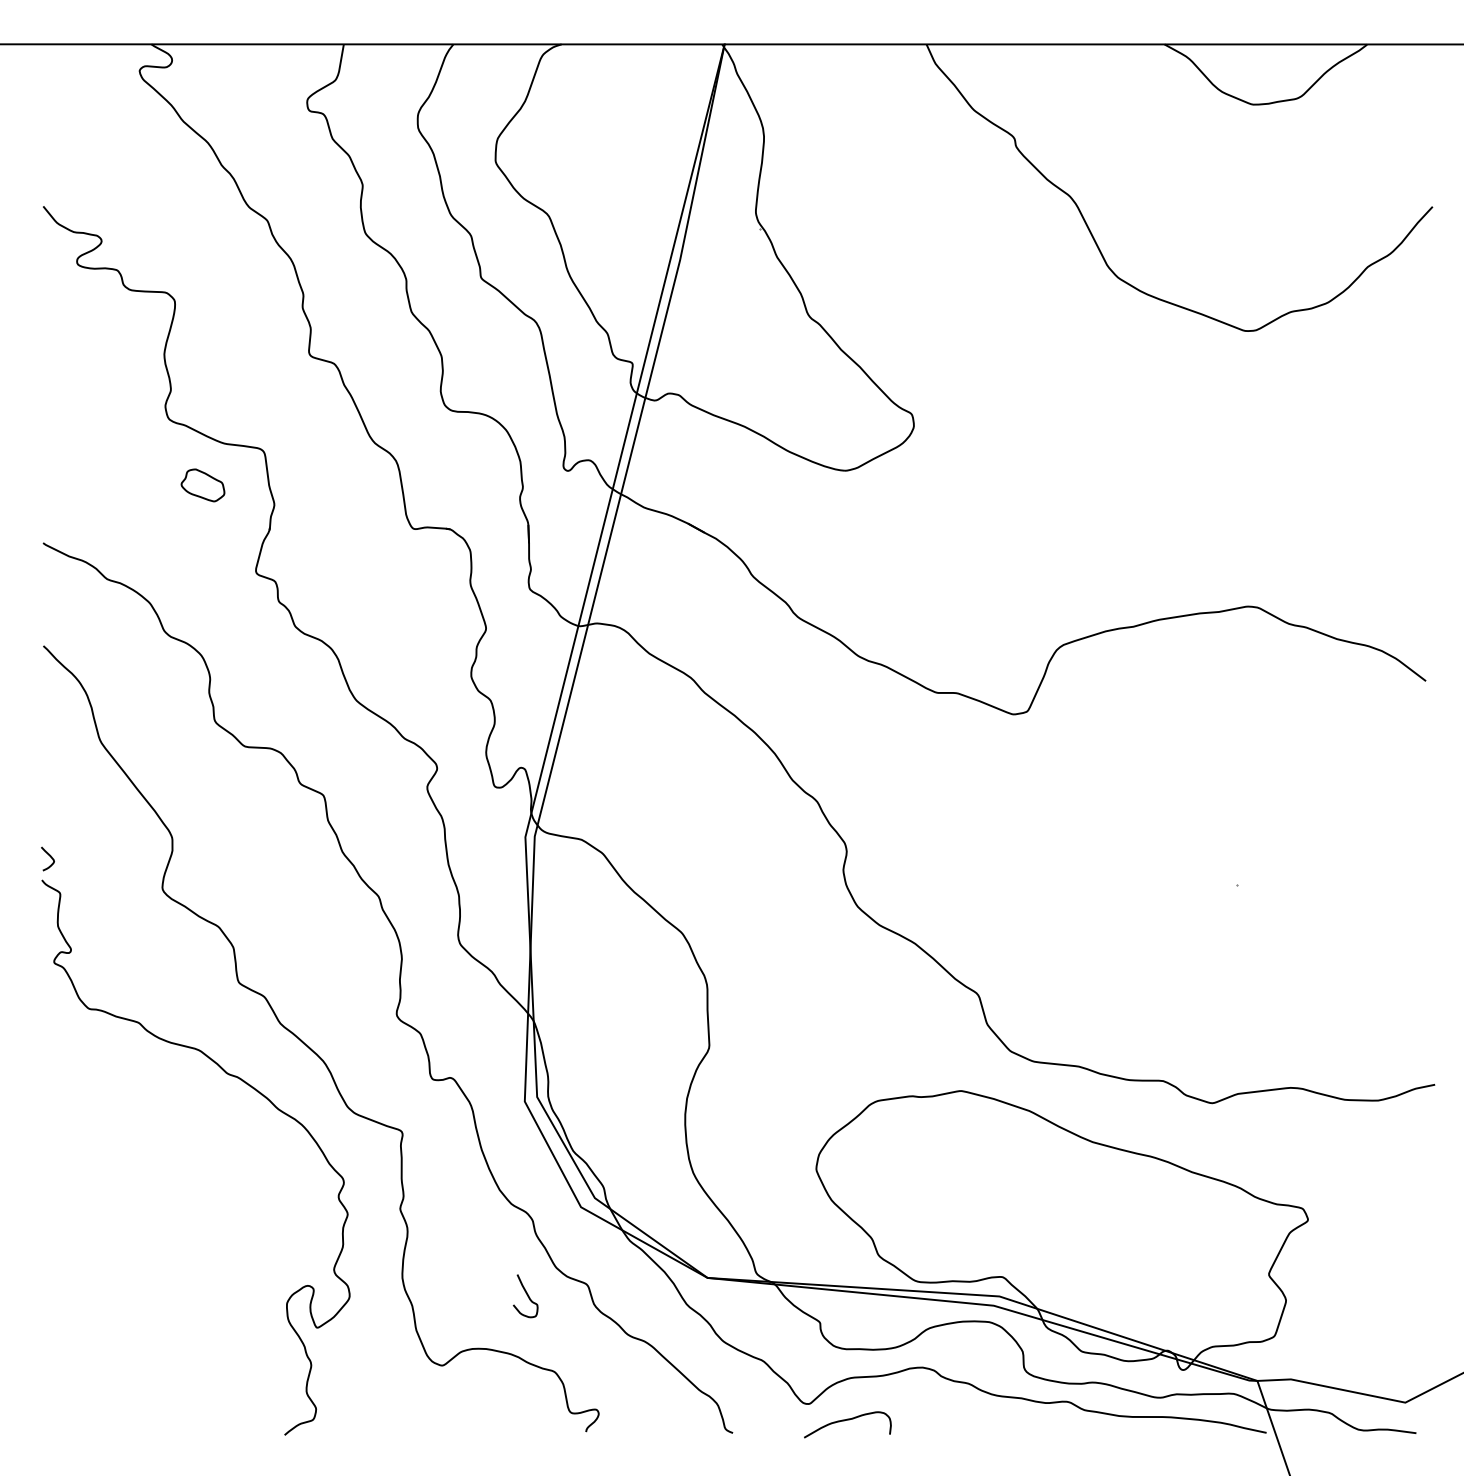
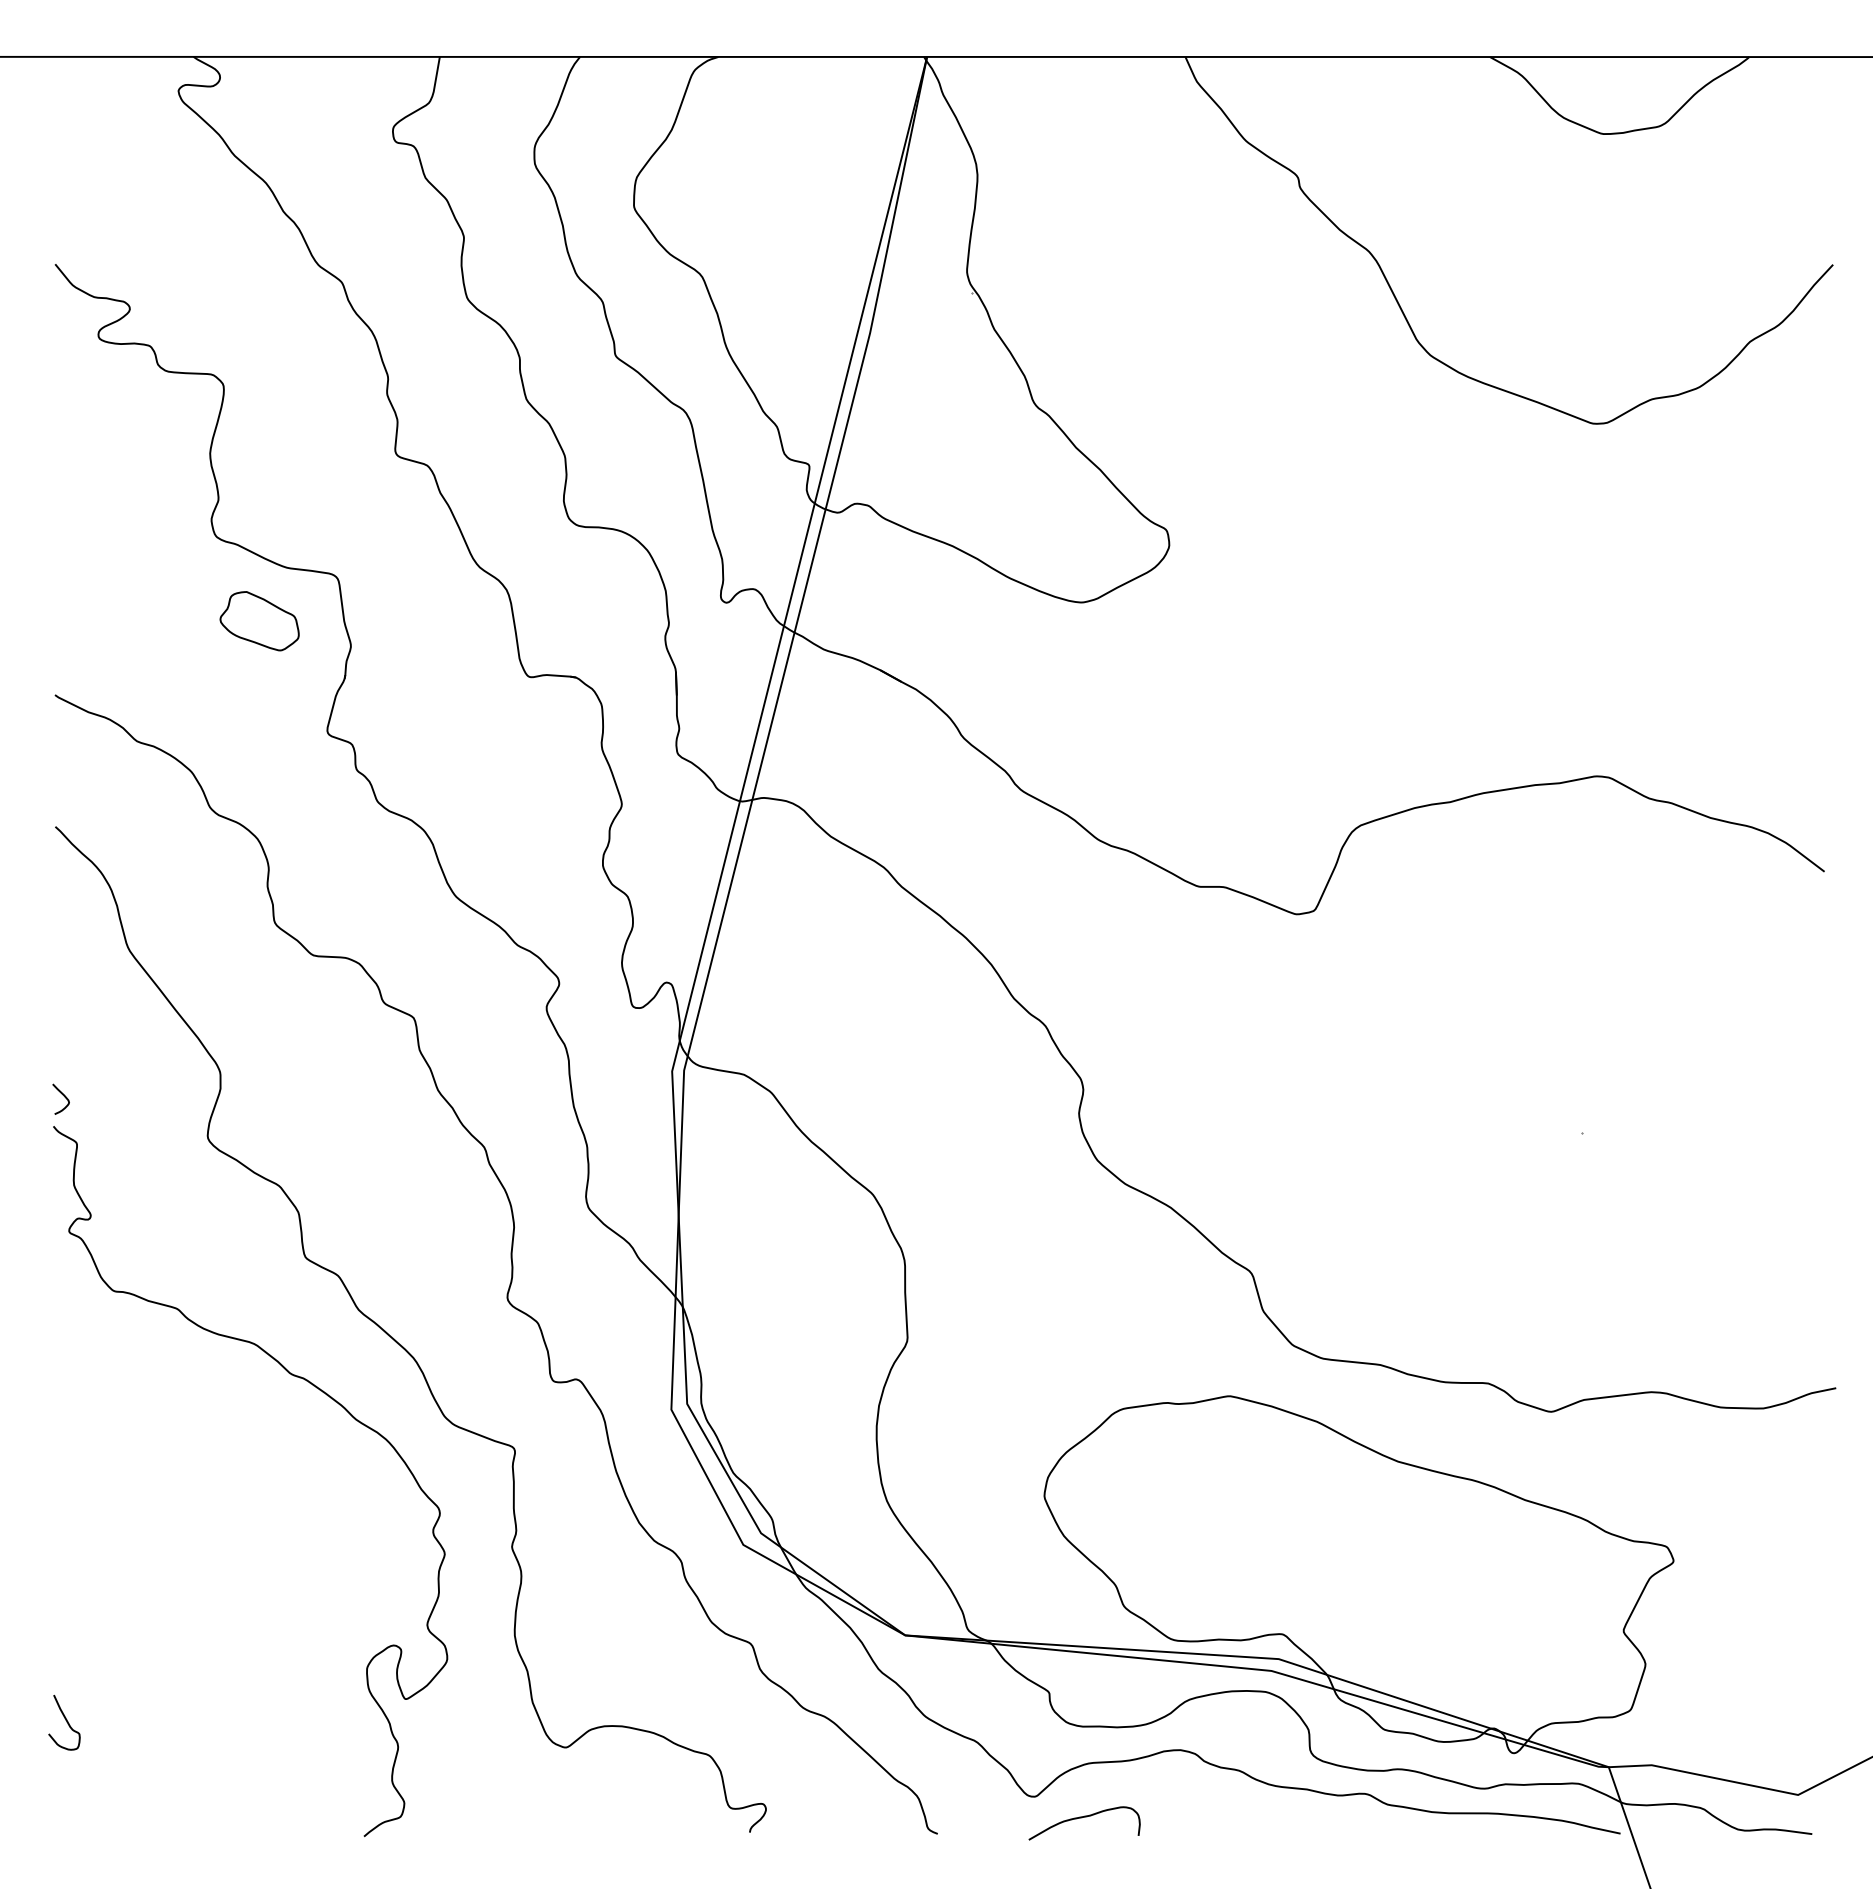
part: (202, 485) -> (259, 621), size x1.43
curve: (527, 1295) -> (66, 1722), moved

